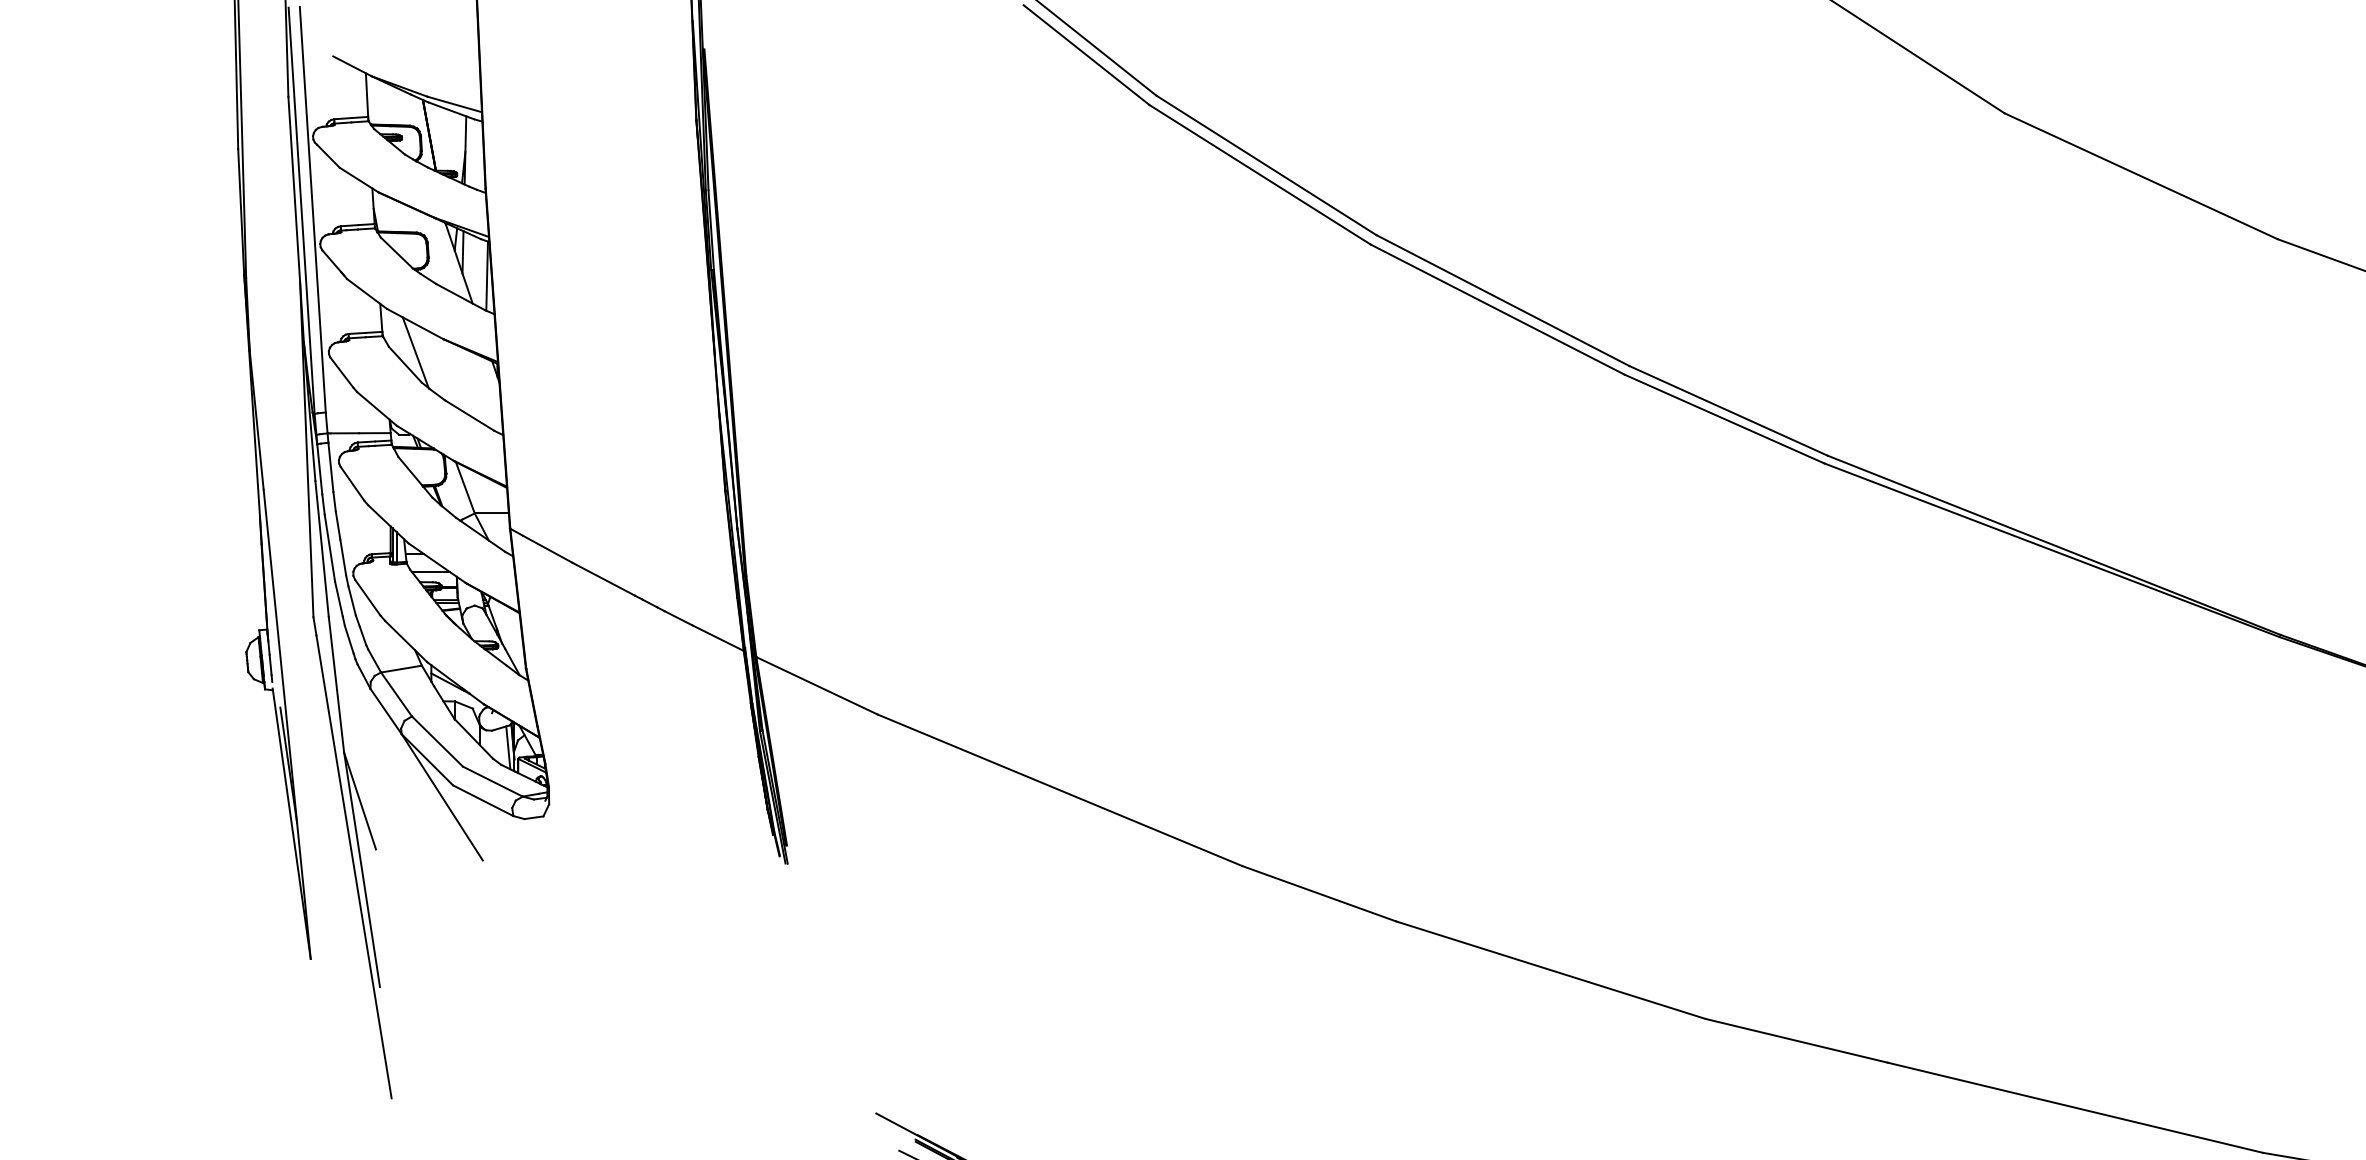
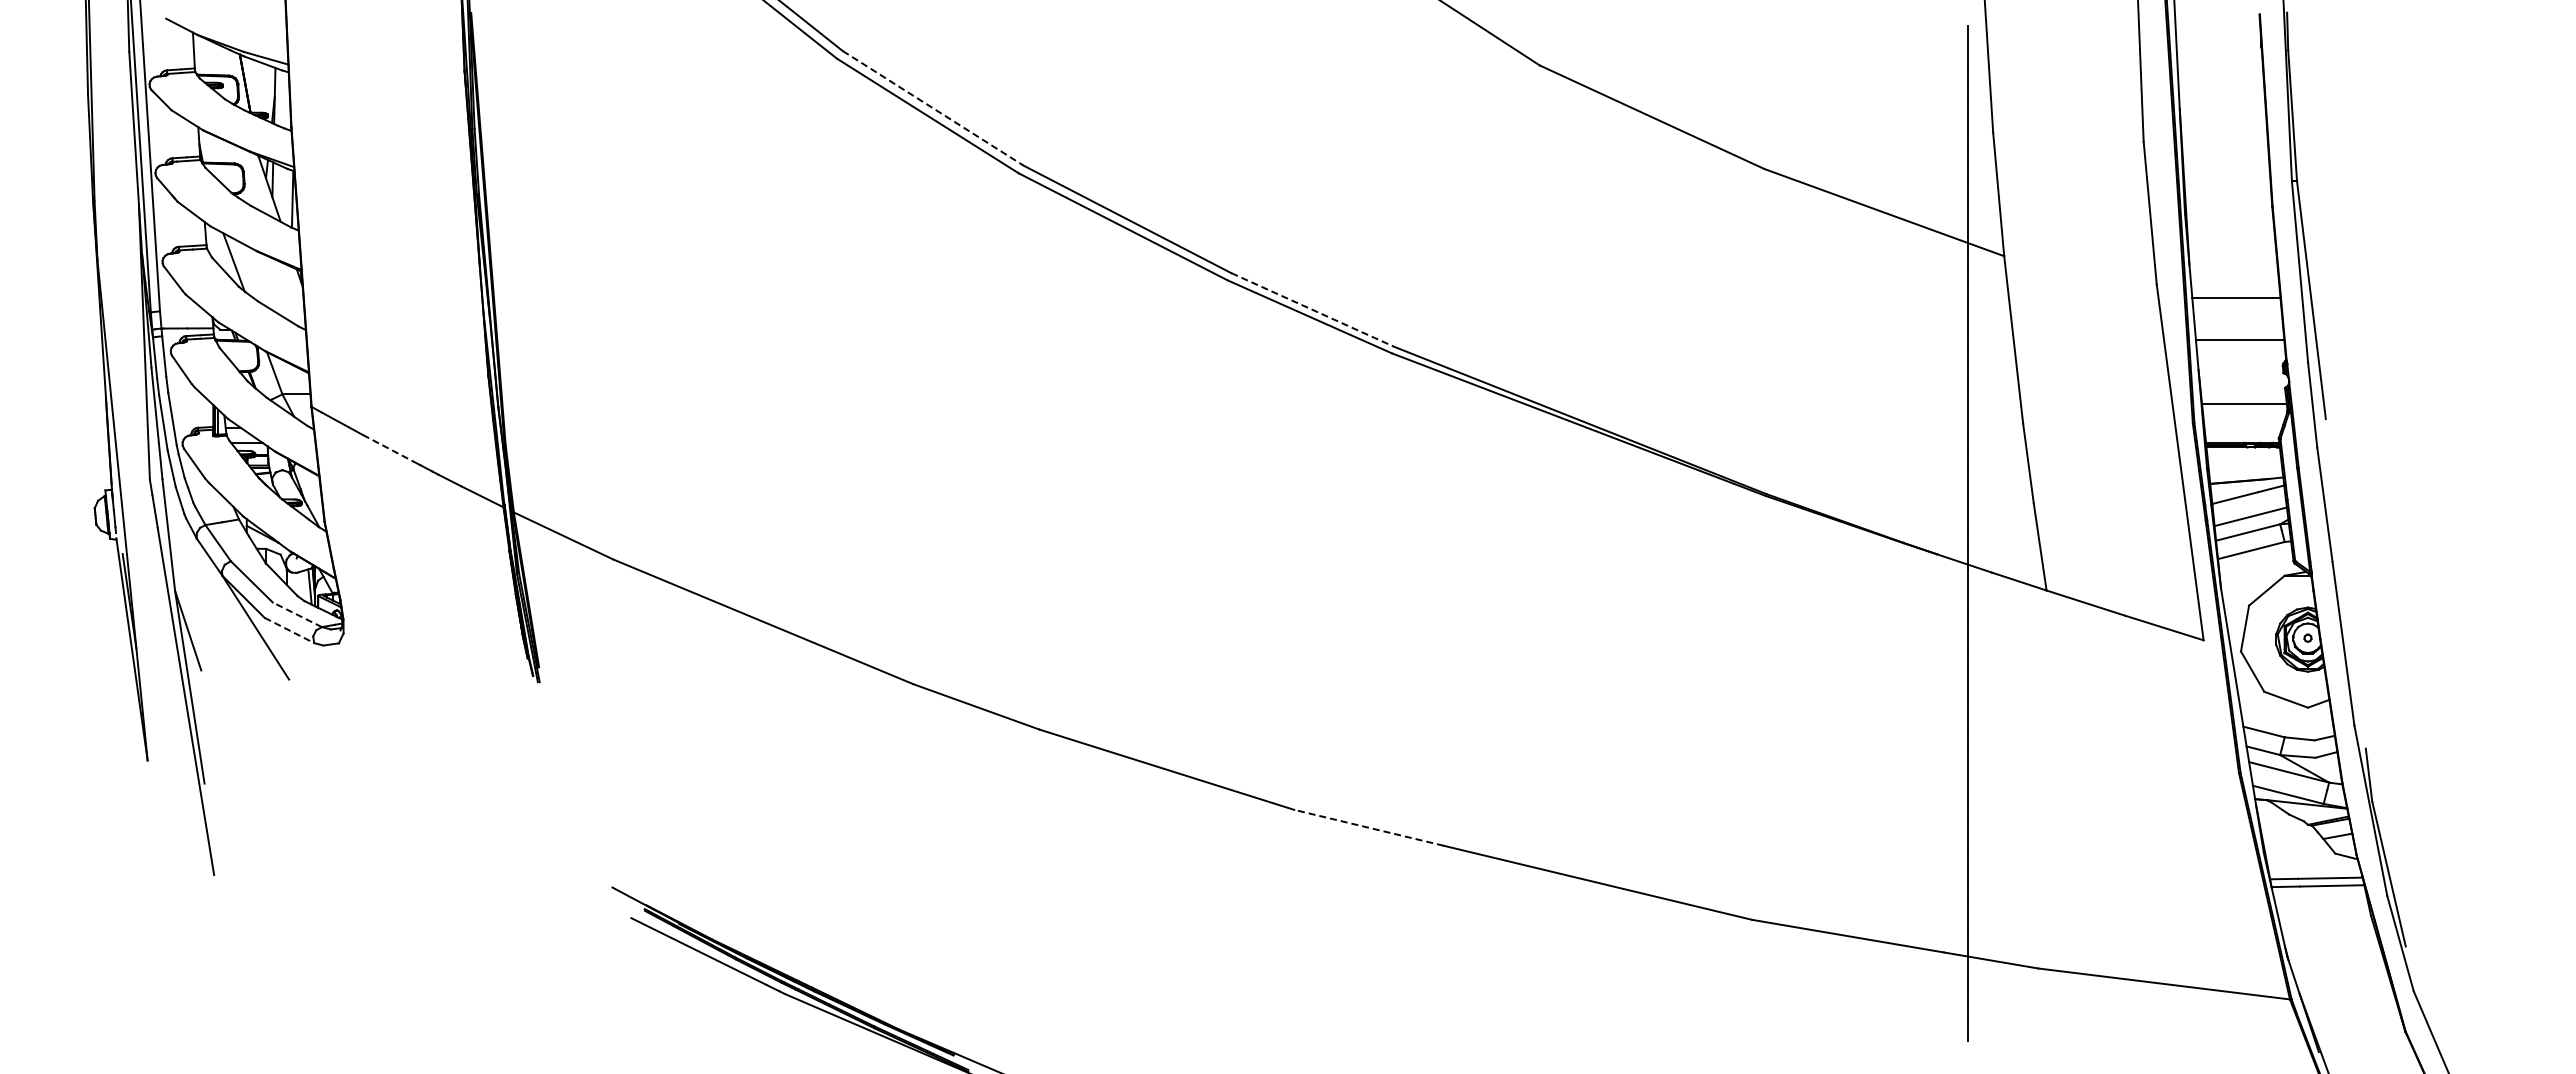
line: (1266, 165) -> (933, 108), solid -> dashed
line: (1729, 411) -> (1313, 310), solid -> dashed
line: (603, 579) -> (388, 448), solid -> dashed
line: (493, 781) -> (297, 614), solid -> dashed
line: (483, 800) -> (289, 630), solid -> dashed
line: (1797, 1040) -> (1369, 827), solid -> dashed

